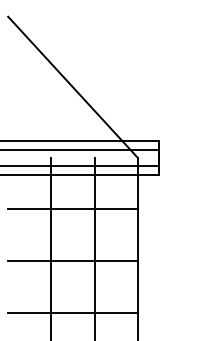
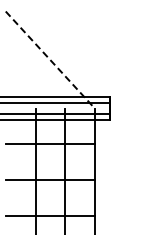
line: (73, 87) -> (50, 60), solid -> dashed

